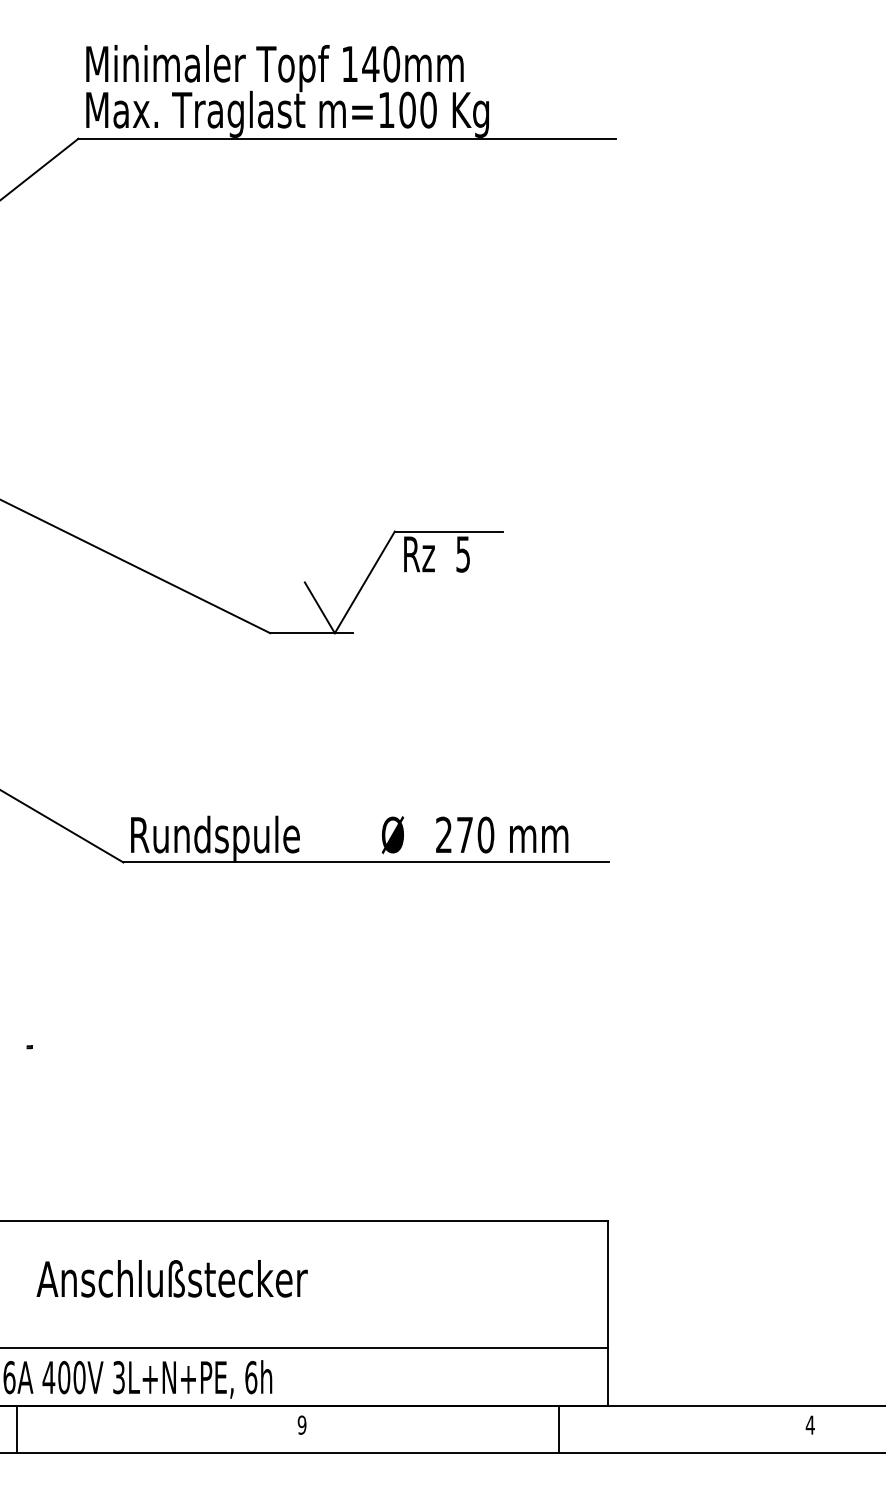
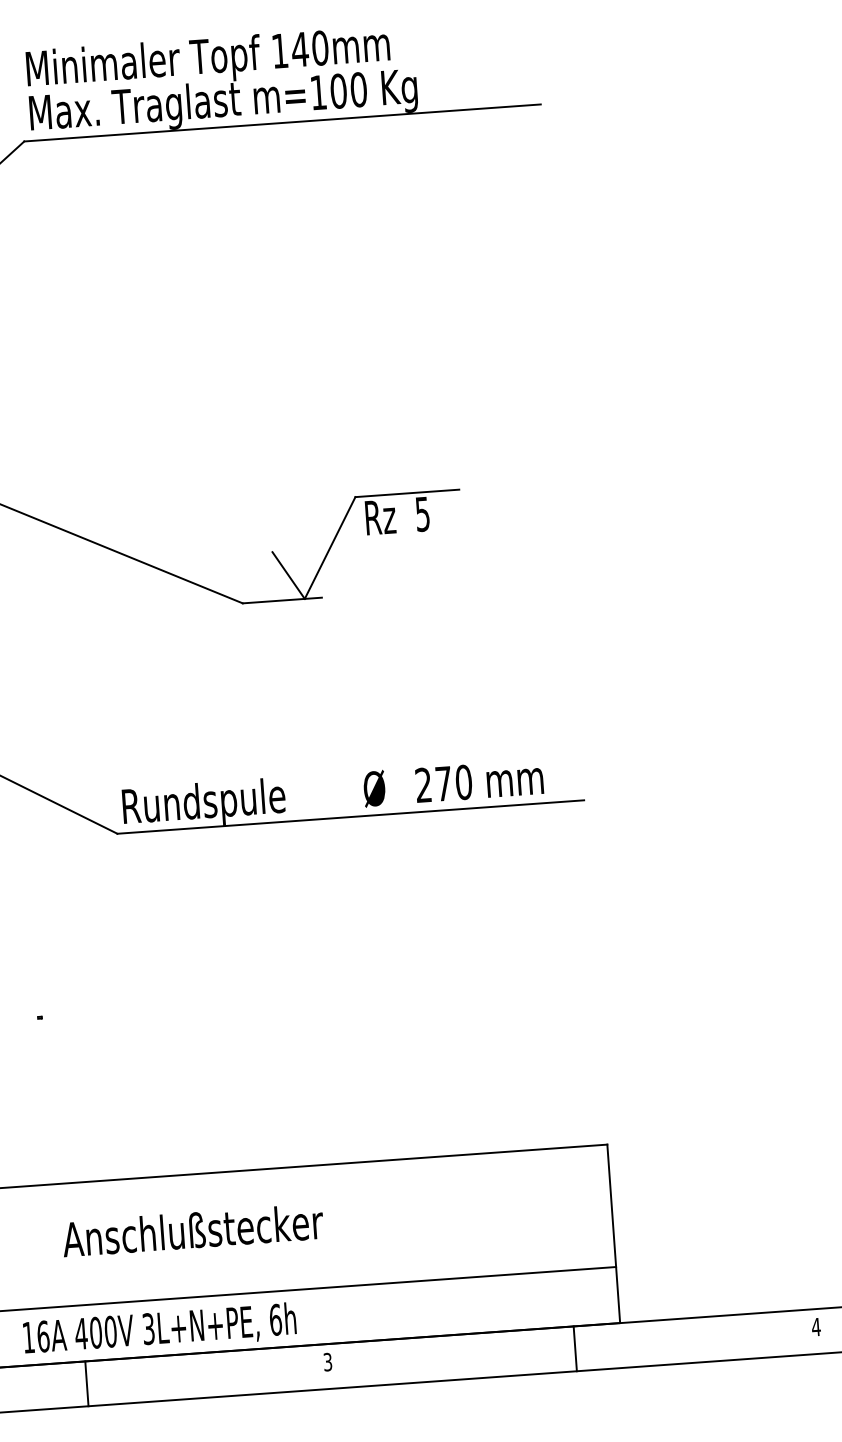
text: (301, 1424) -> (327, 1361), 9 -> 3
line: (17, 1429) -> (87, 1383), moved

